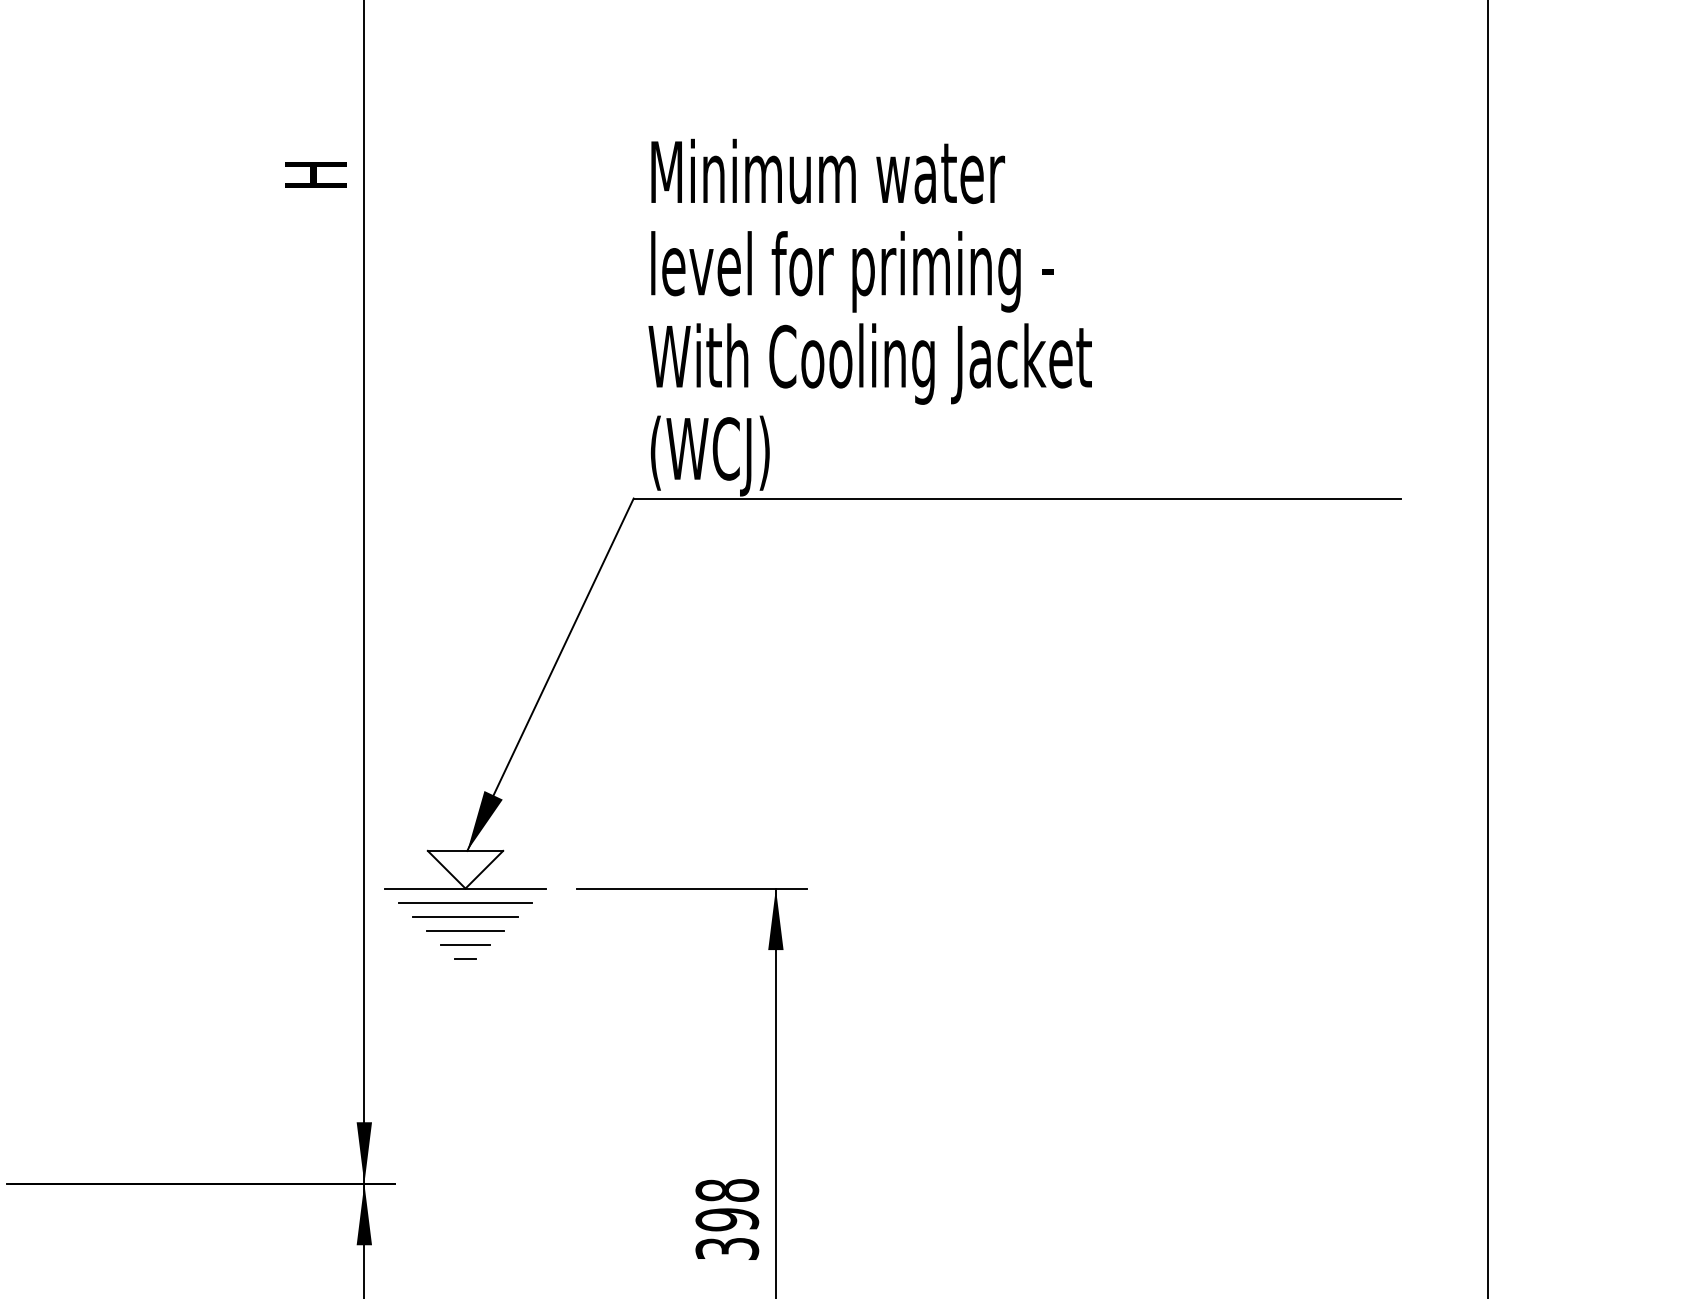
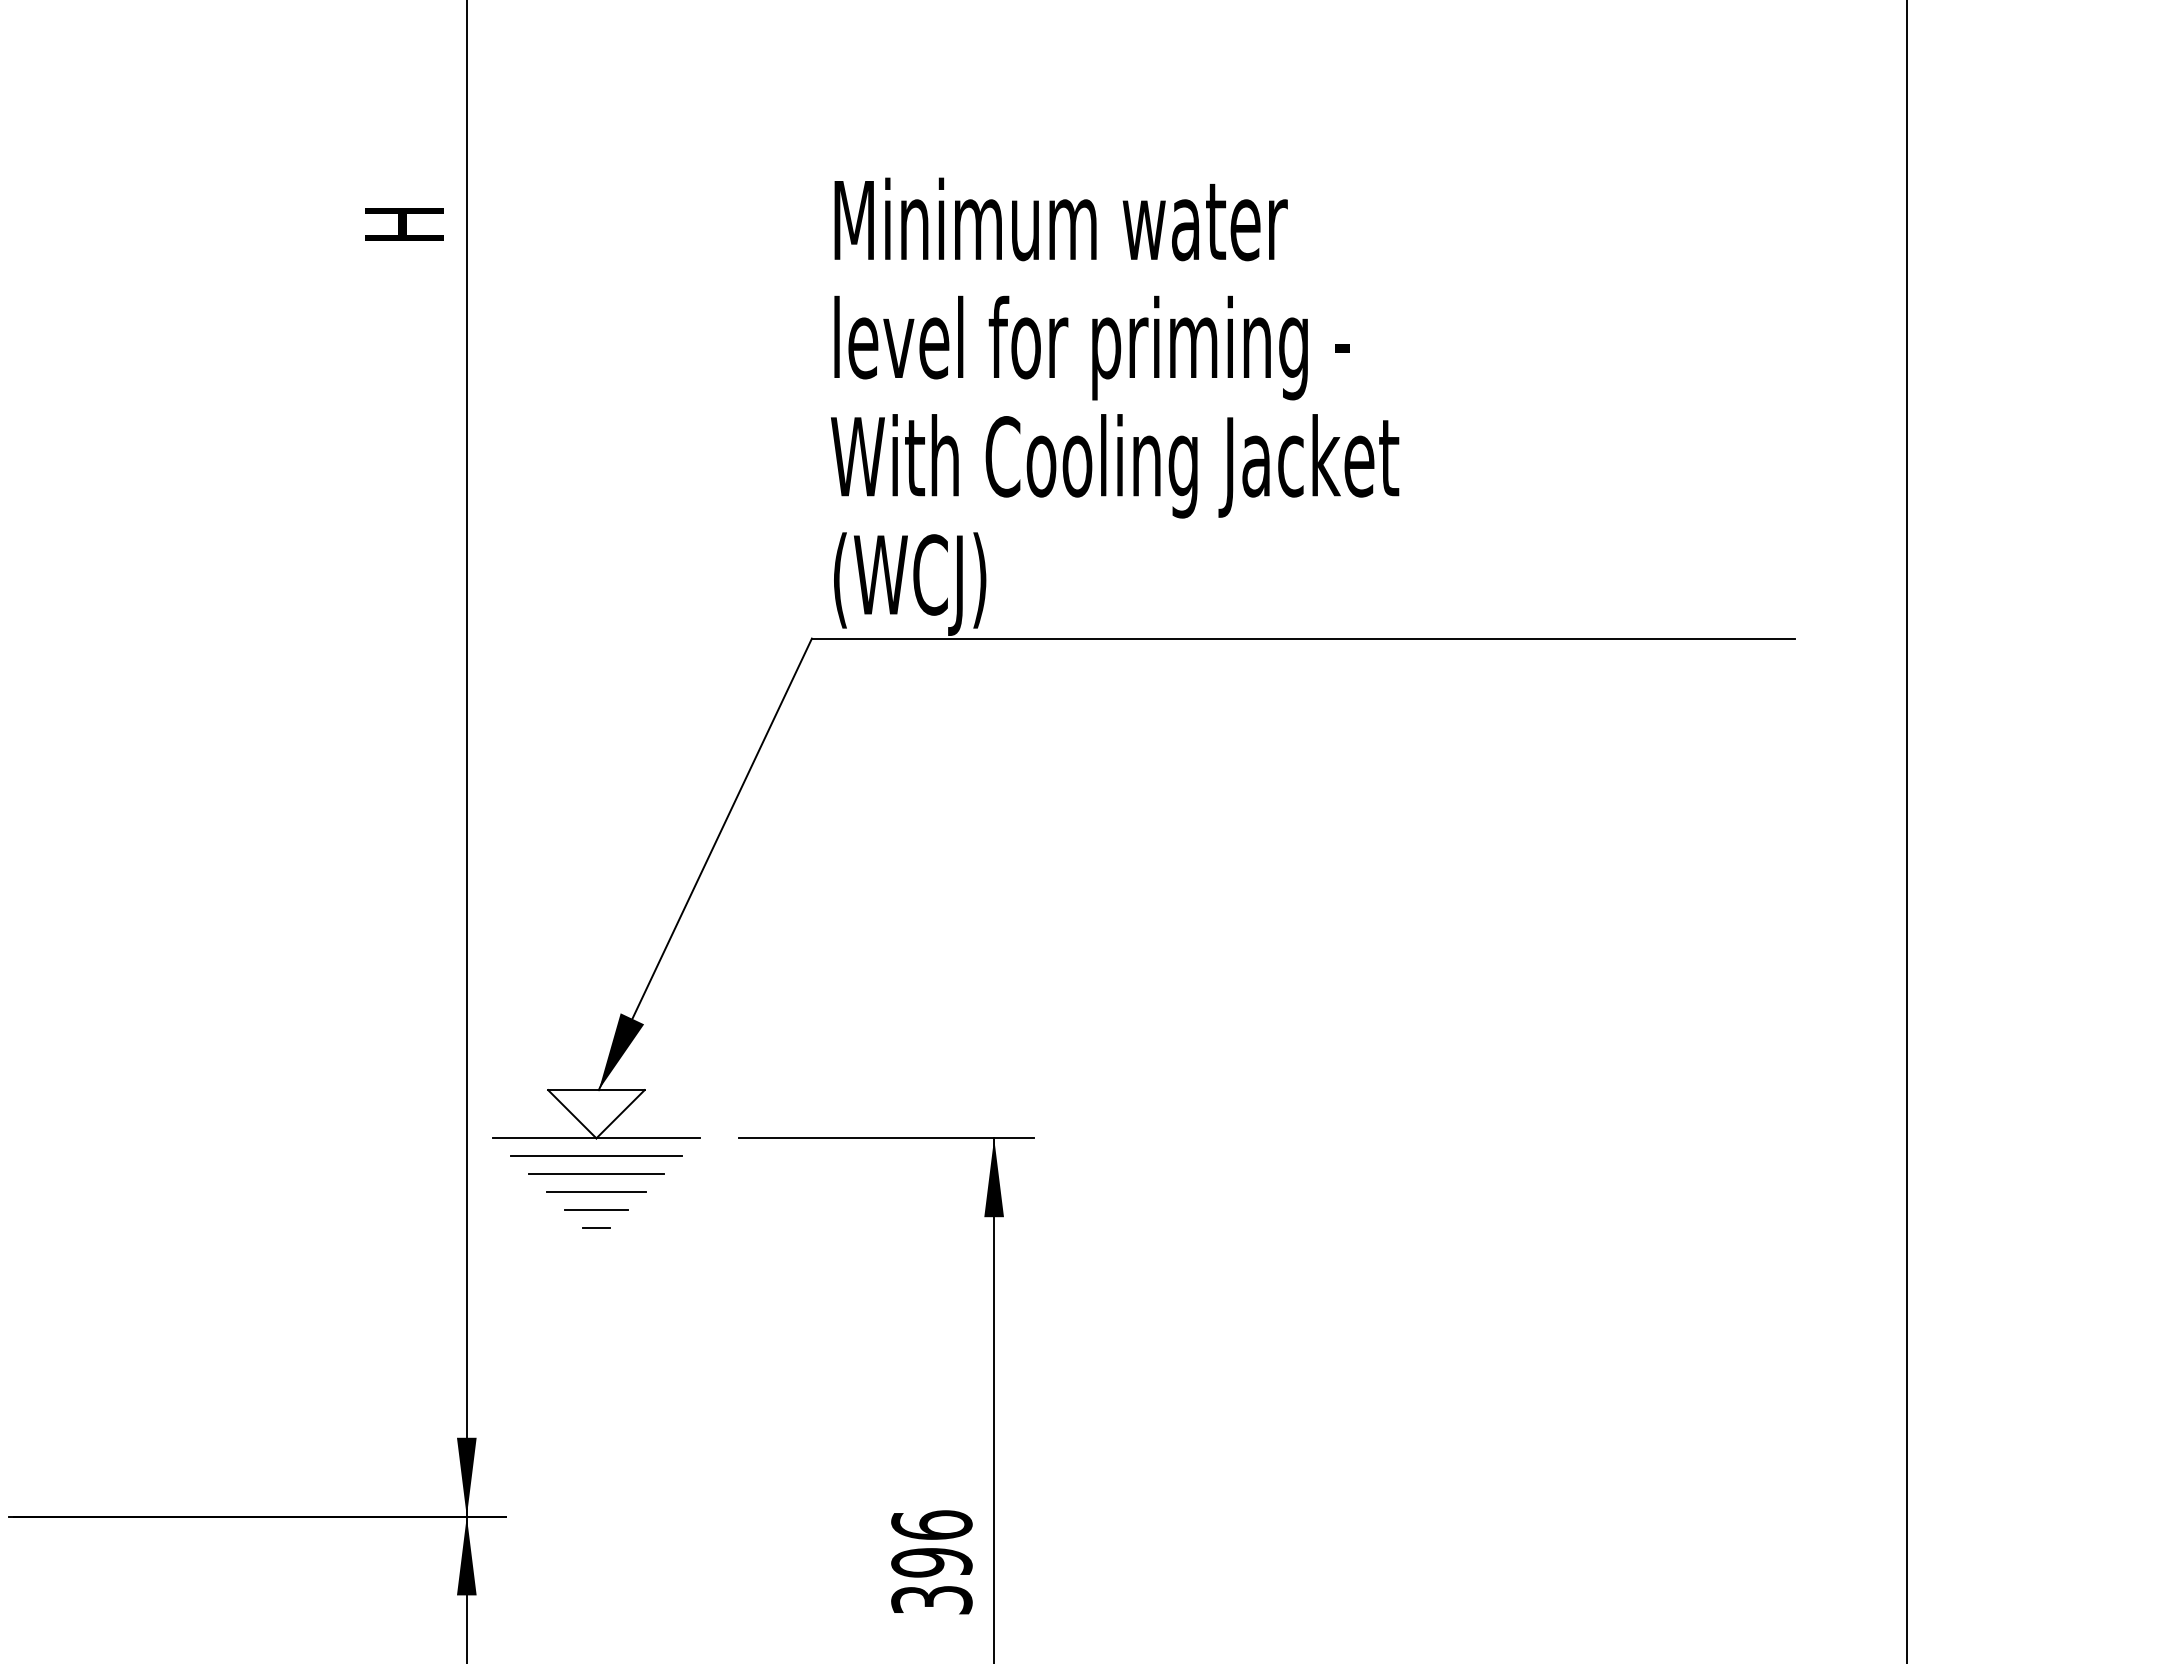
text: (727, 1189) -> (931, 1524), 398 -> 396

